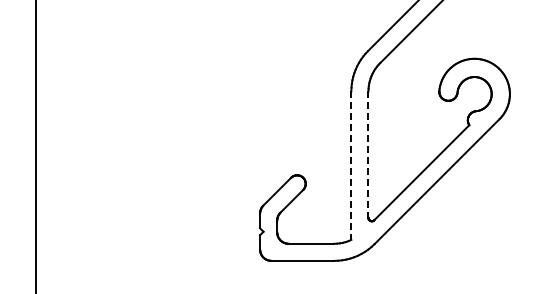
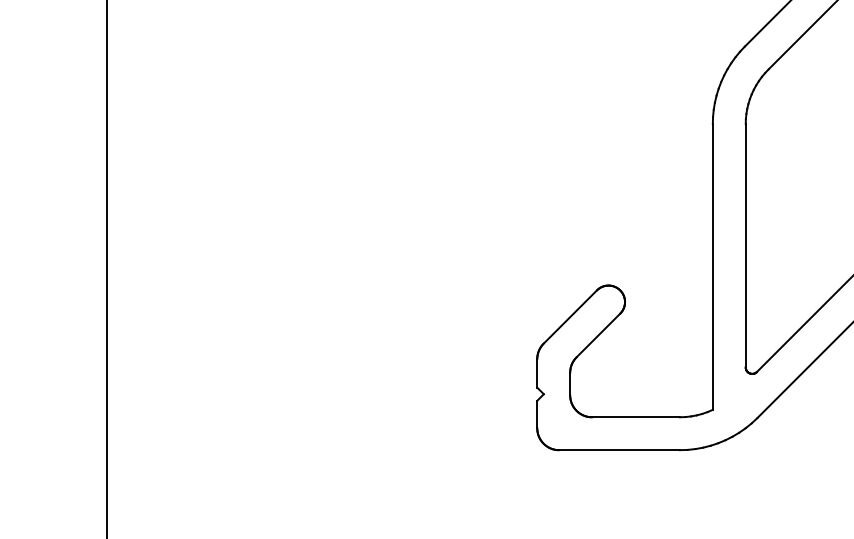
line: (368, 155) -> (745, 247), dashed -> solid
line: (351, 166) -> (713, 268), dashed -> solid

